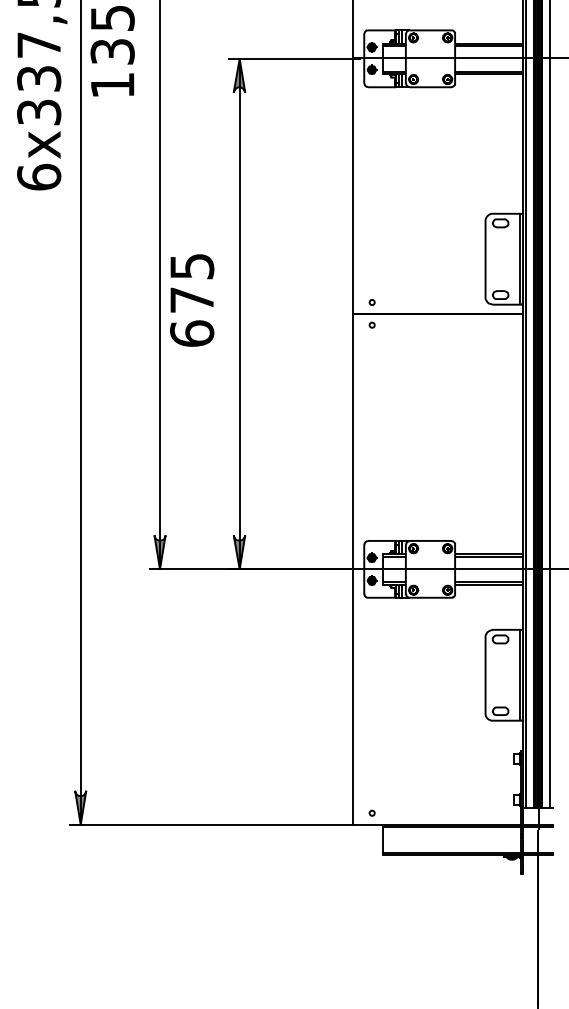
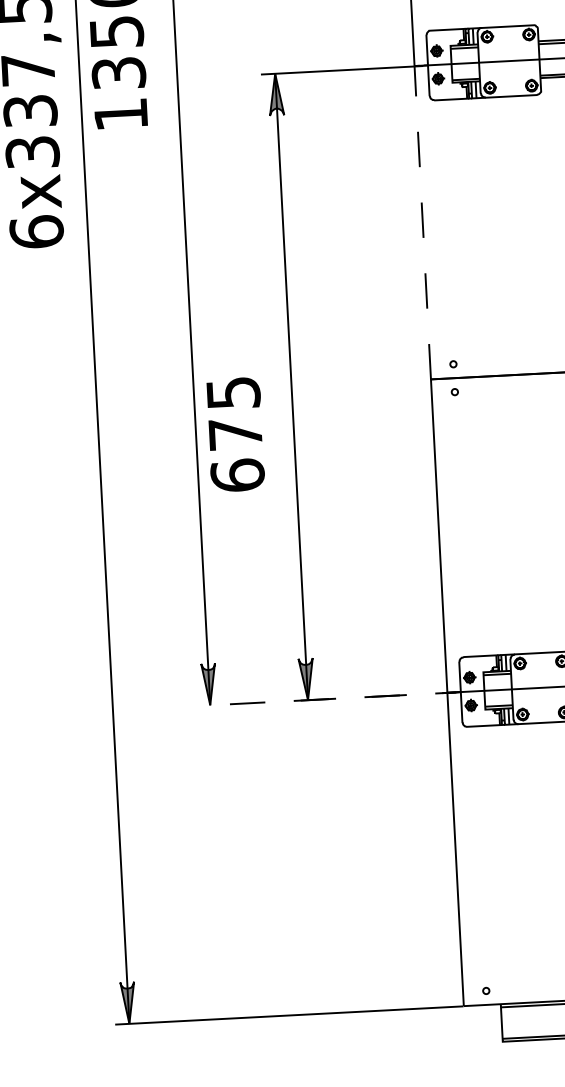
line: (353, 179) -> (422, 214), solid -> dashed
text: (192, 300) -> (236, 434), moved
line: (321, 569) -> (408, 695), solid -> dashed

